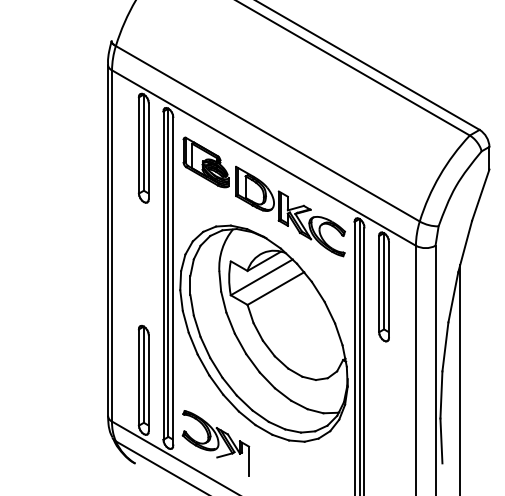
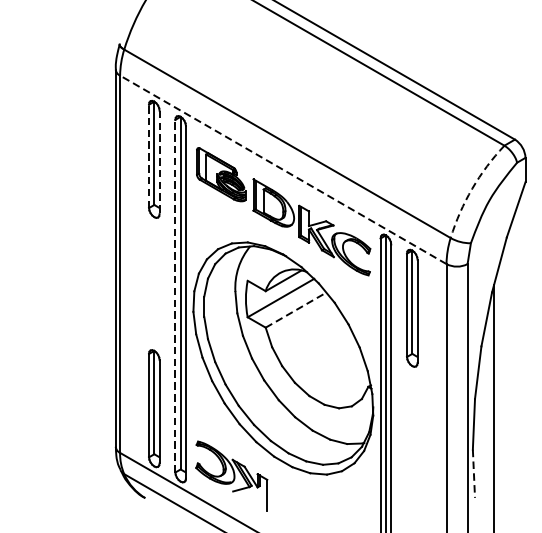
line: (138, 144) -> (148, 155), solid -> dashed
line: (148, 151) -> (159, 162), solid -> dashed
line: (263, 157) -> (282, 169), solid -> dashed
arc: (439, 175) -> (471, 188), solid -> dashed
line: (163, 275) -> (175, 296), solid -> dashed
line: (275, 288) -> (295, 310), solid -> dashed
line: (441, 441) -> (474, 474), solid -> dashed

